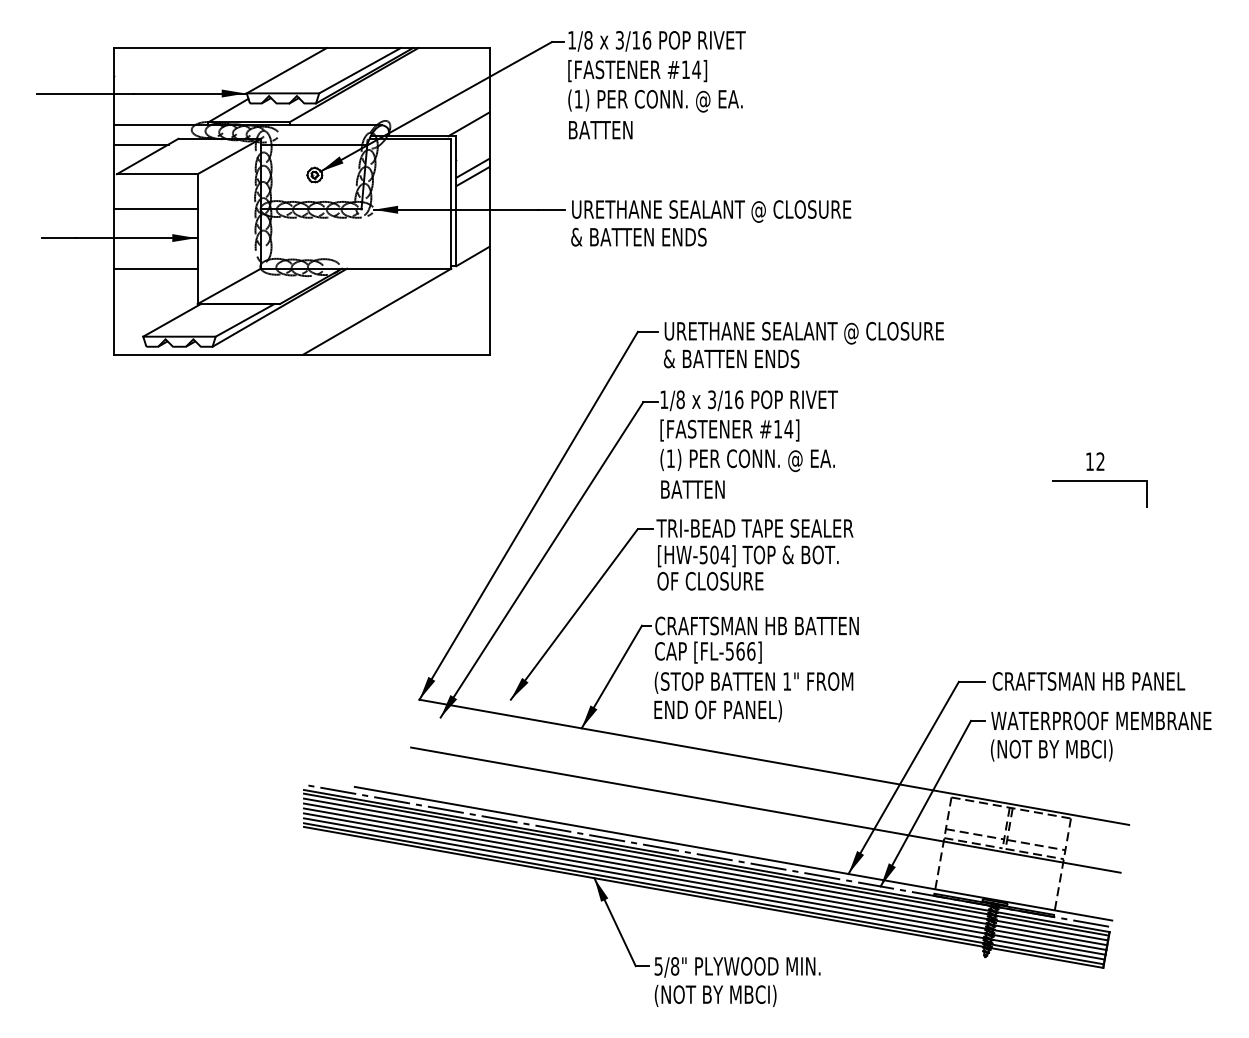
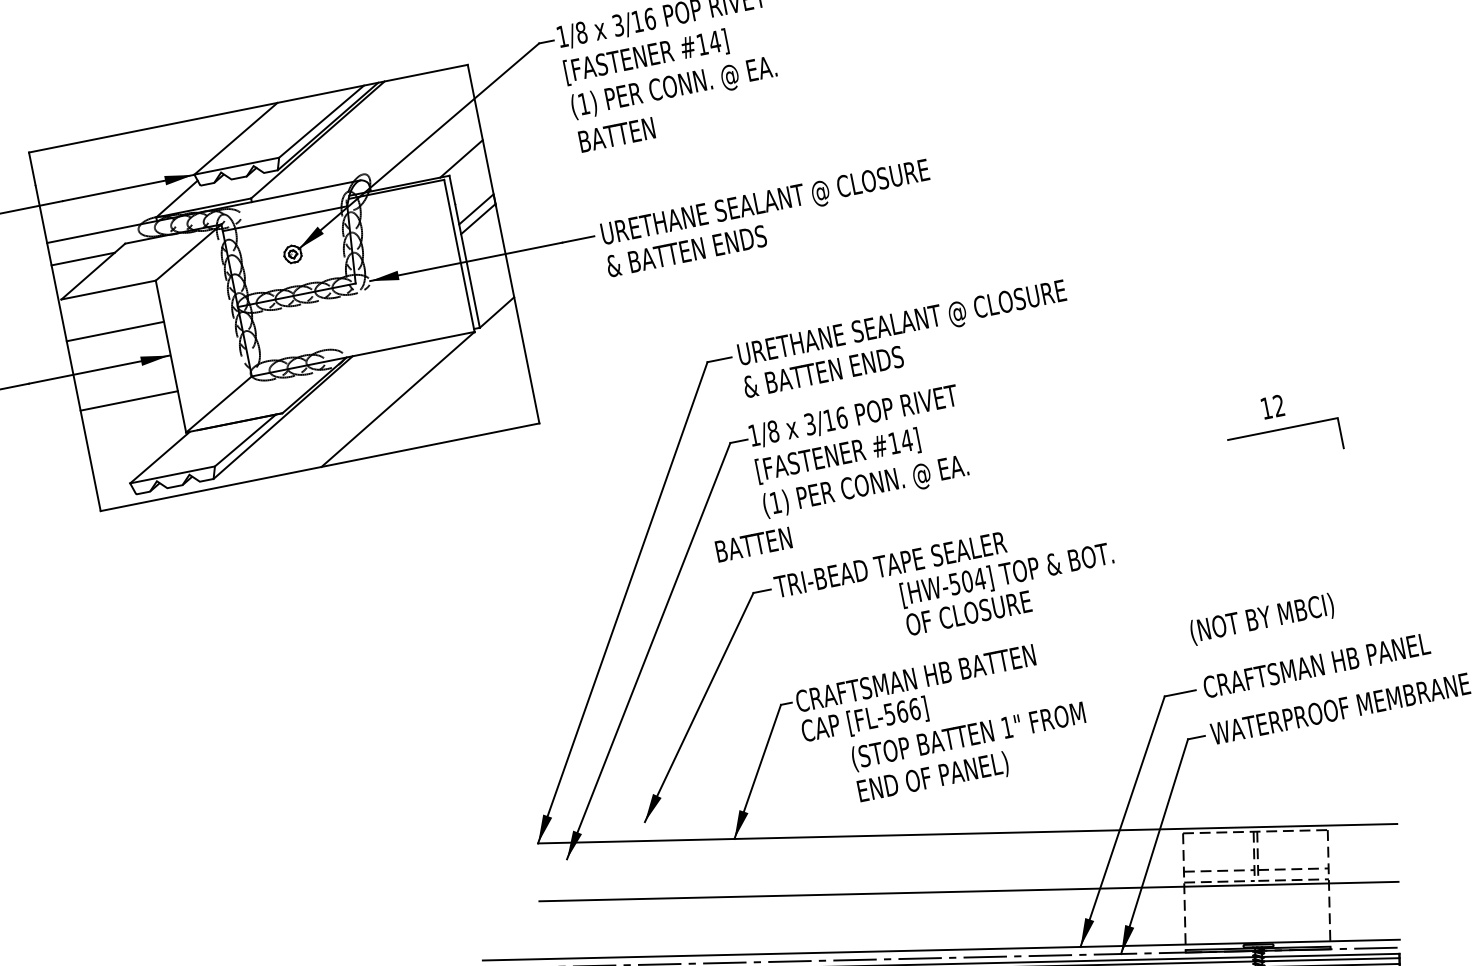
text: (692, 489) -> (753, 544), moved
text: (747, 567) -> (1008, 588), moved
text: (753, 696) -> (971, 752), moved
text: (1051, 750) -> (1261, 619), moved

